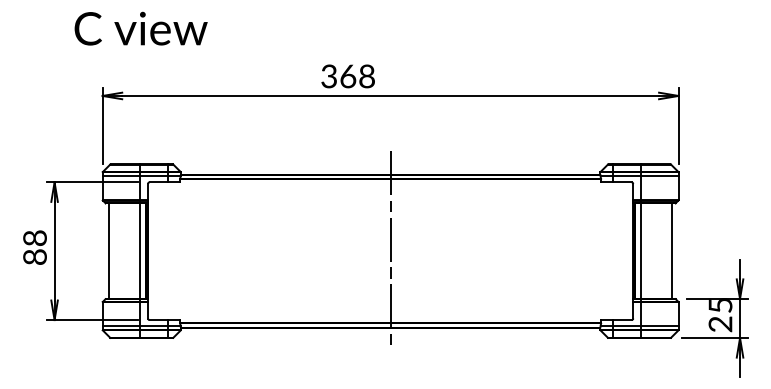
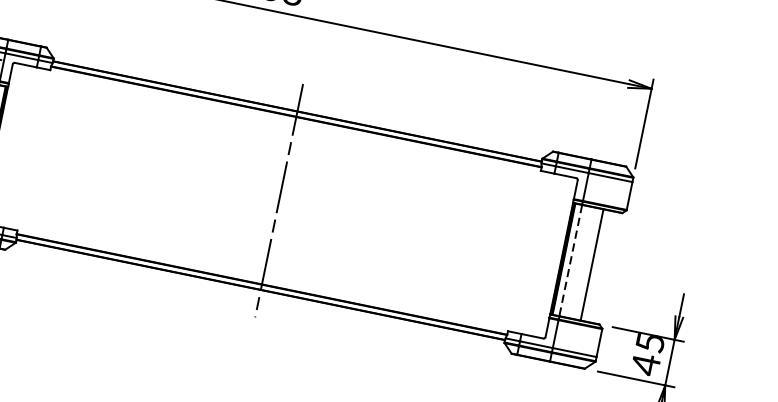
line: (672, 250) -> (592, 264), moved
line: (641, 251) -> (571, 261), solid -> dashed
text: (720, 324) -> (645, 364), 25 -> 45

